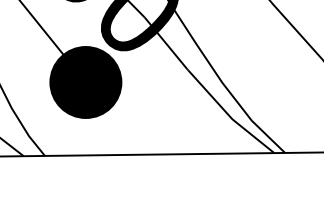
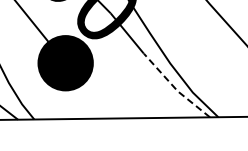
line: (229, 115) -> (175, 88), solid -> dashed

